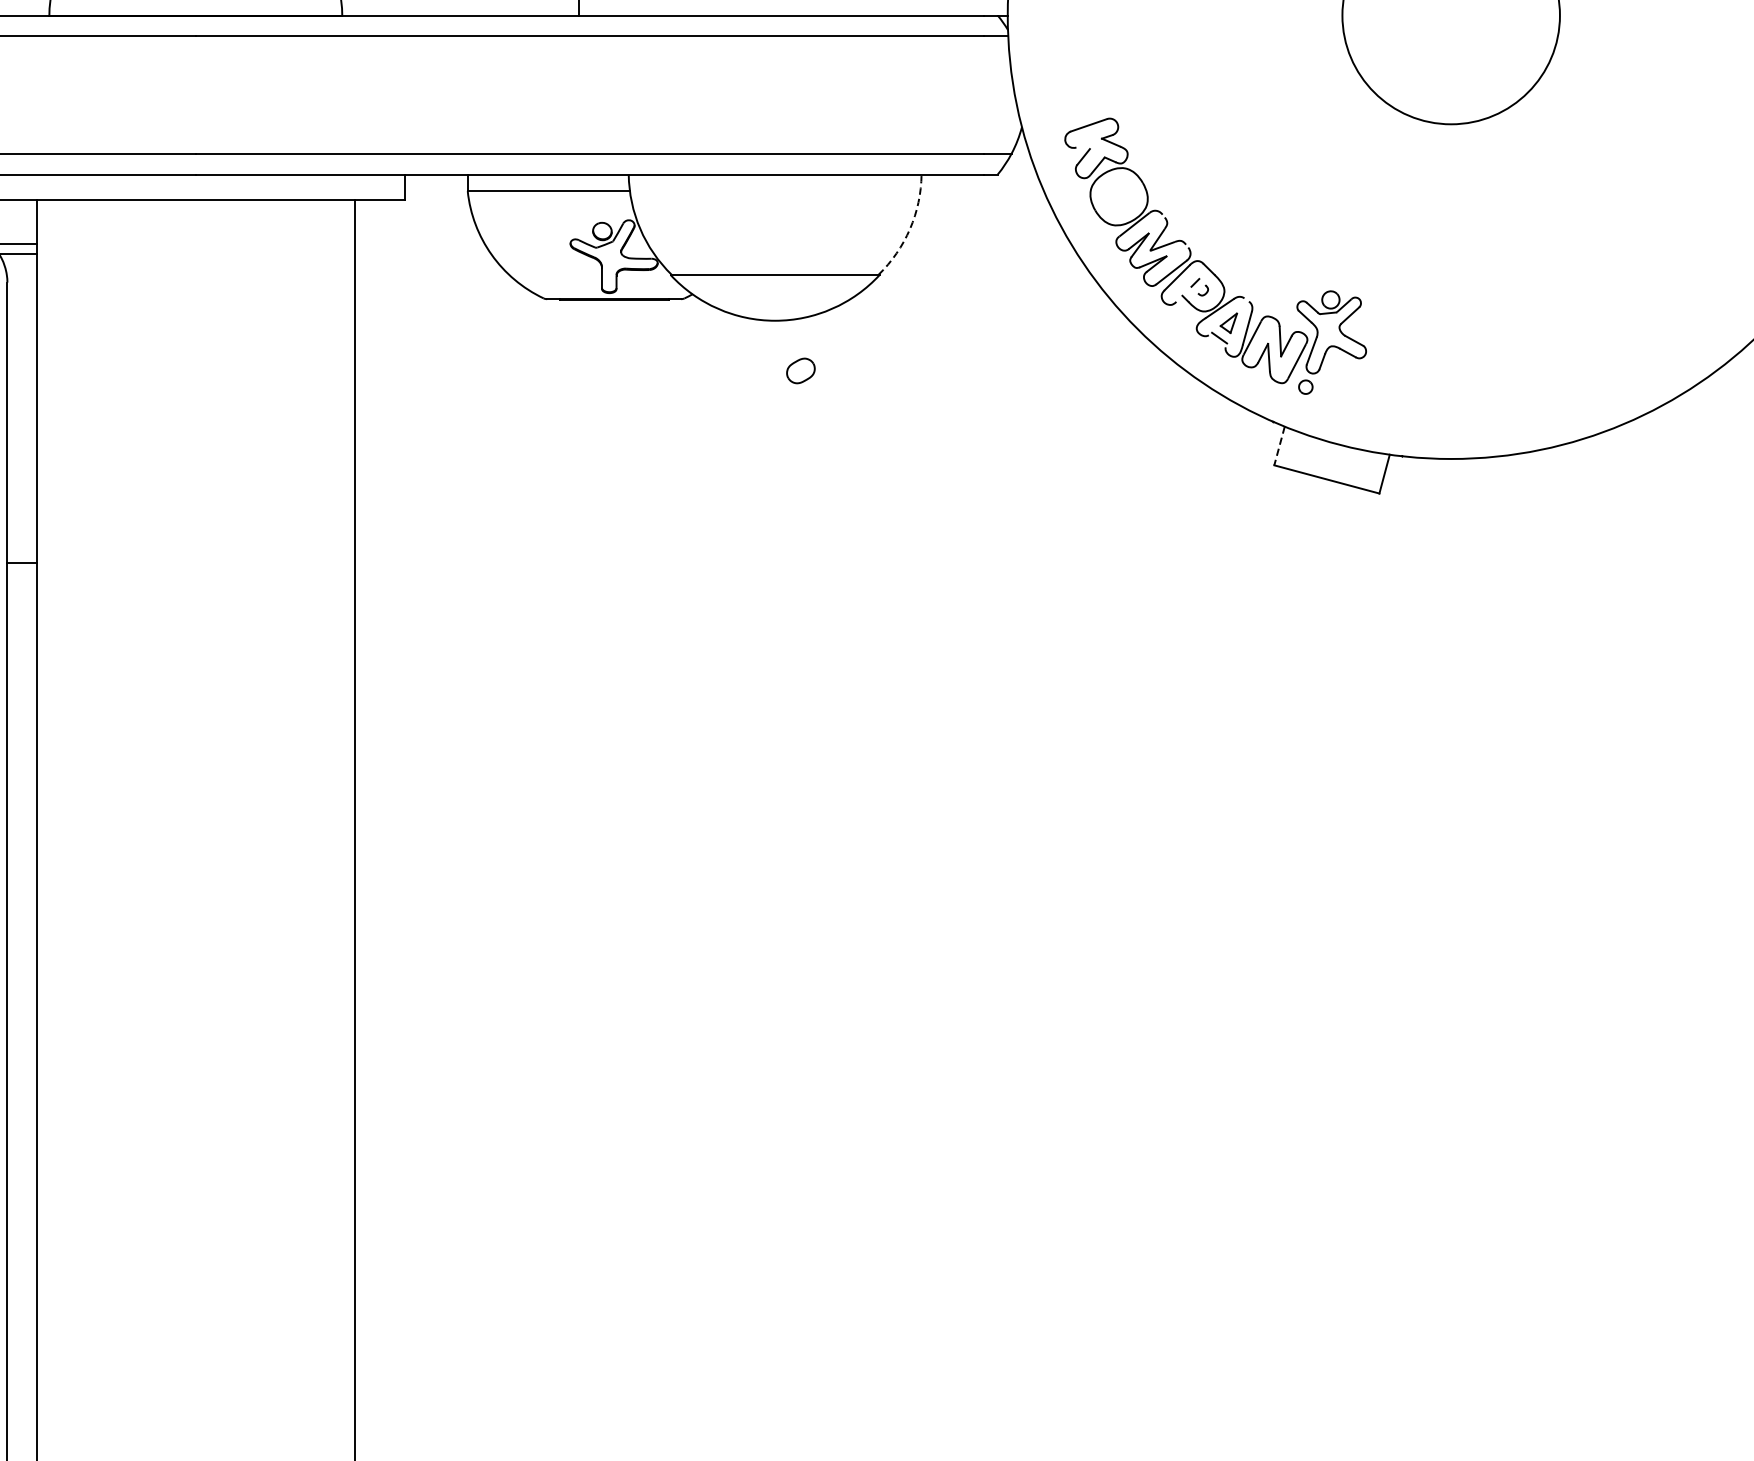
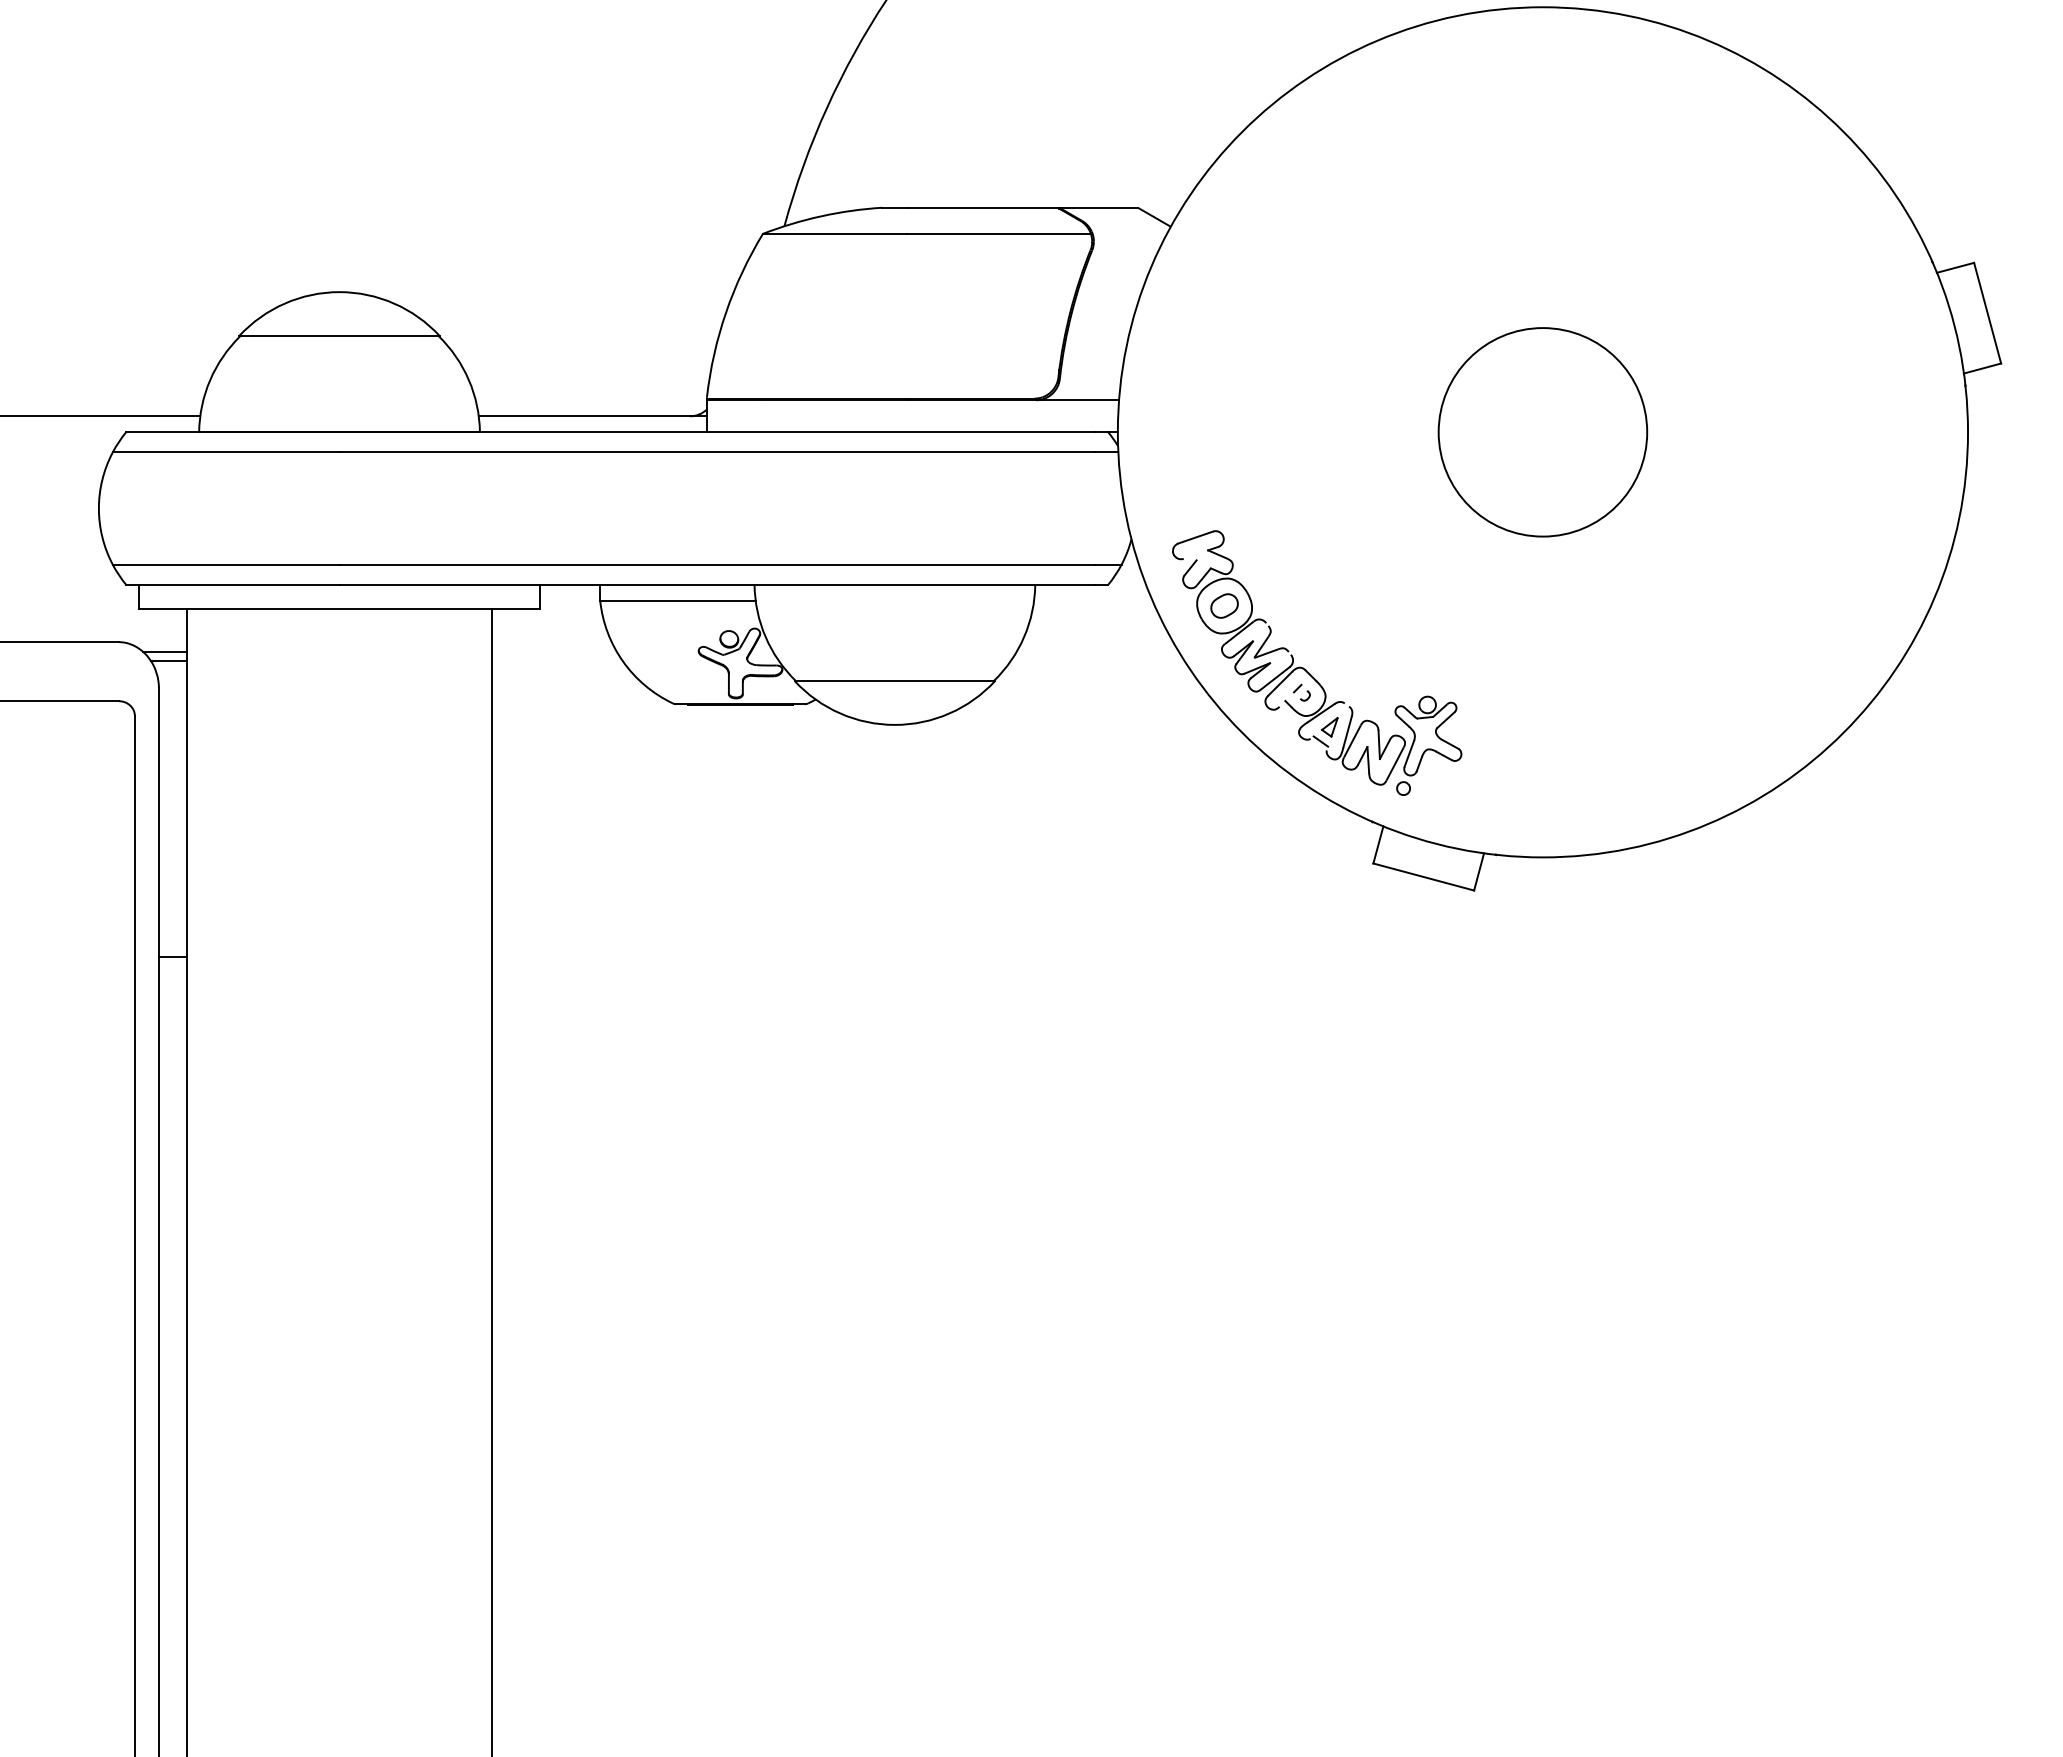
arc: (910, 228) -> (1024, 636), dashed -> solid
part: (800, 370) -> (1224, 605), moved
line: (1279, 446) -> (1378, 845), dashed -> solid

